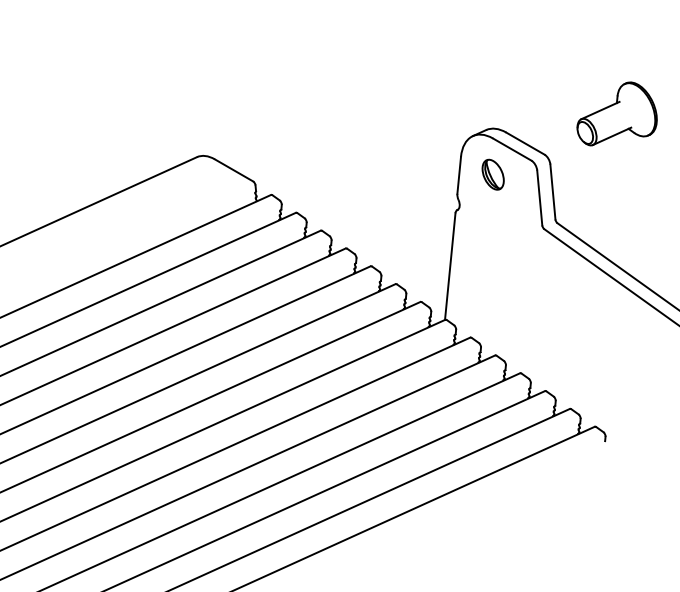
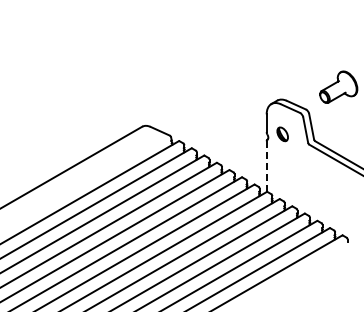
part: (492, 174) -> (282, 134), moved
line: (449, 268) -> (266, 167), solid -> dashed

